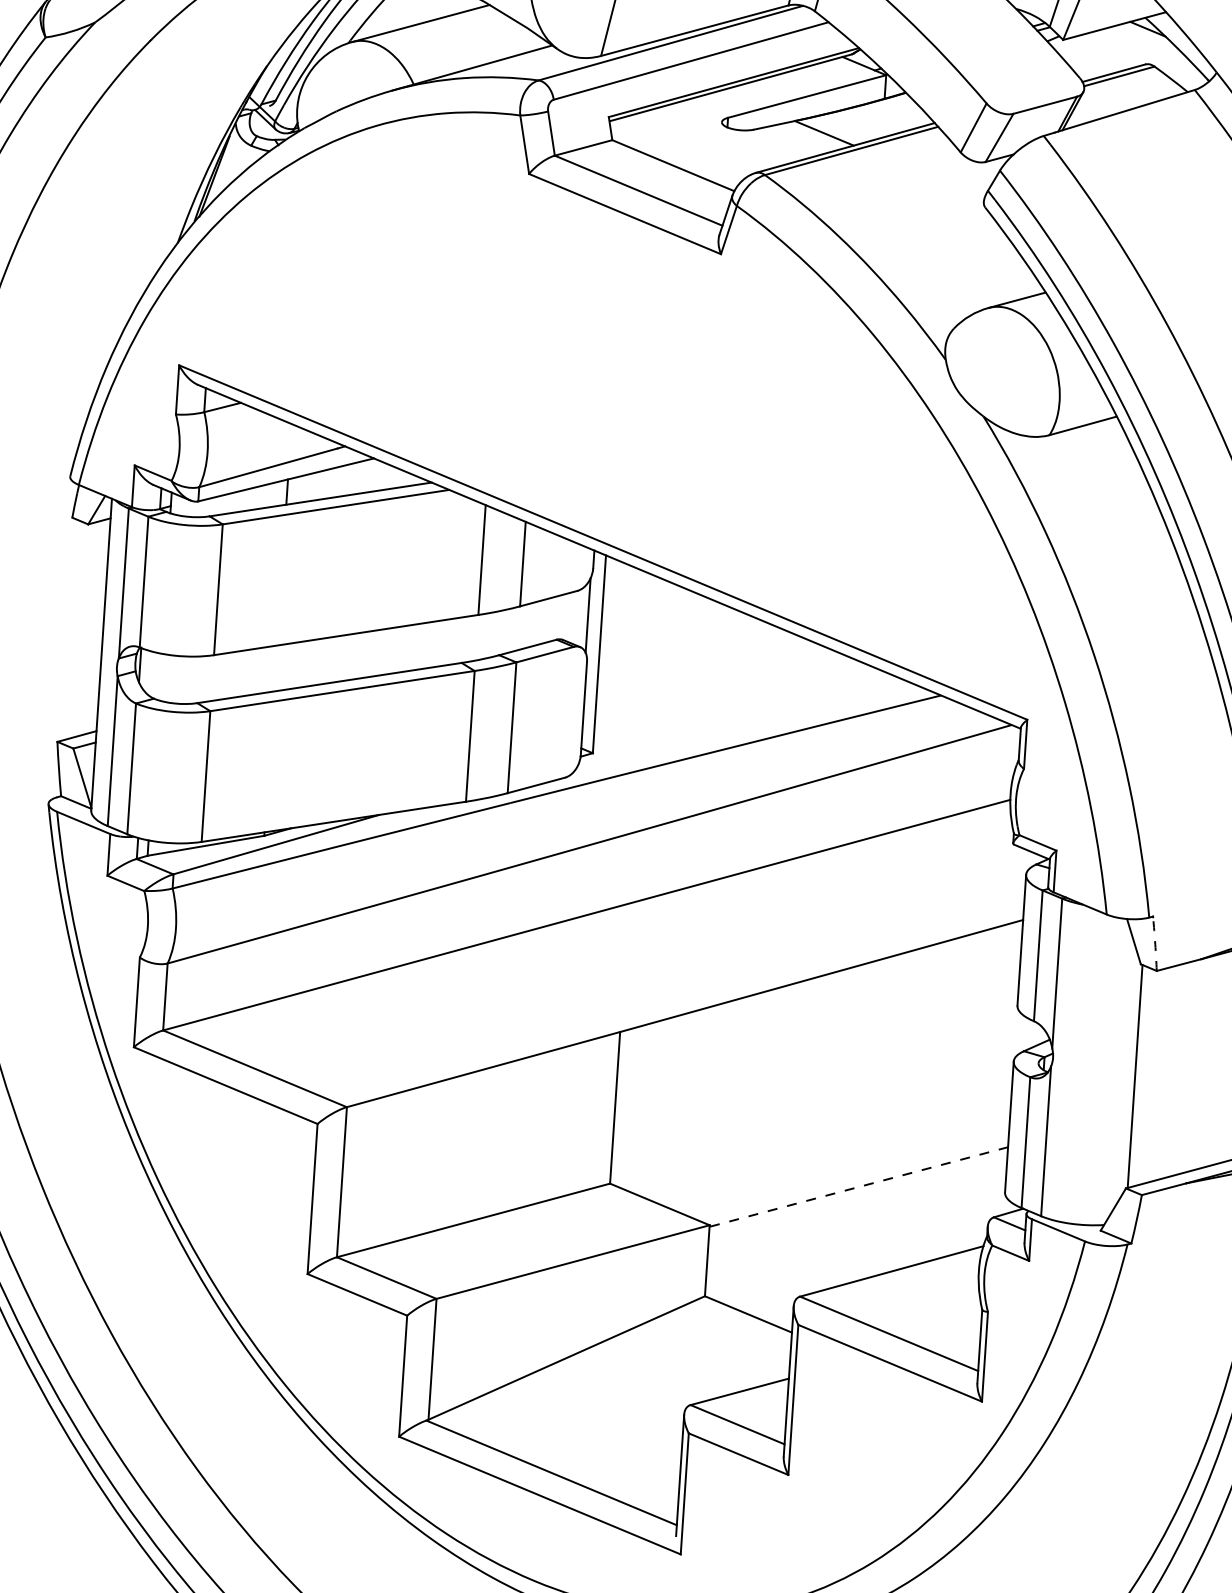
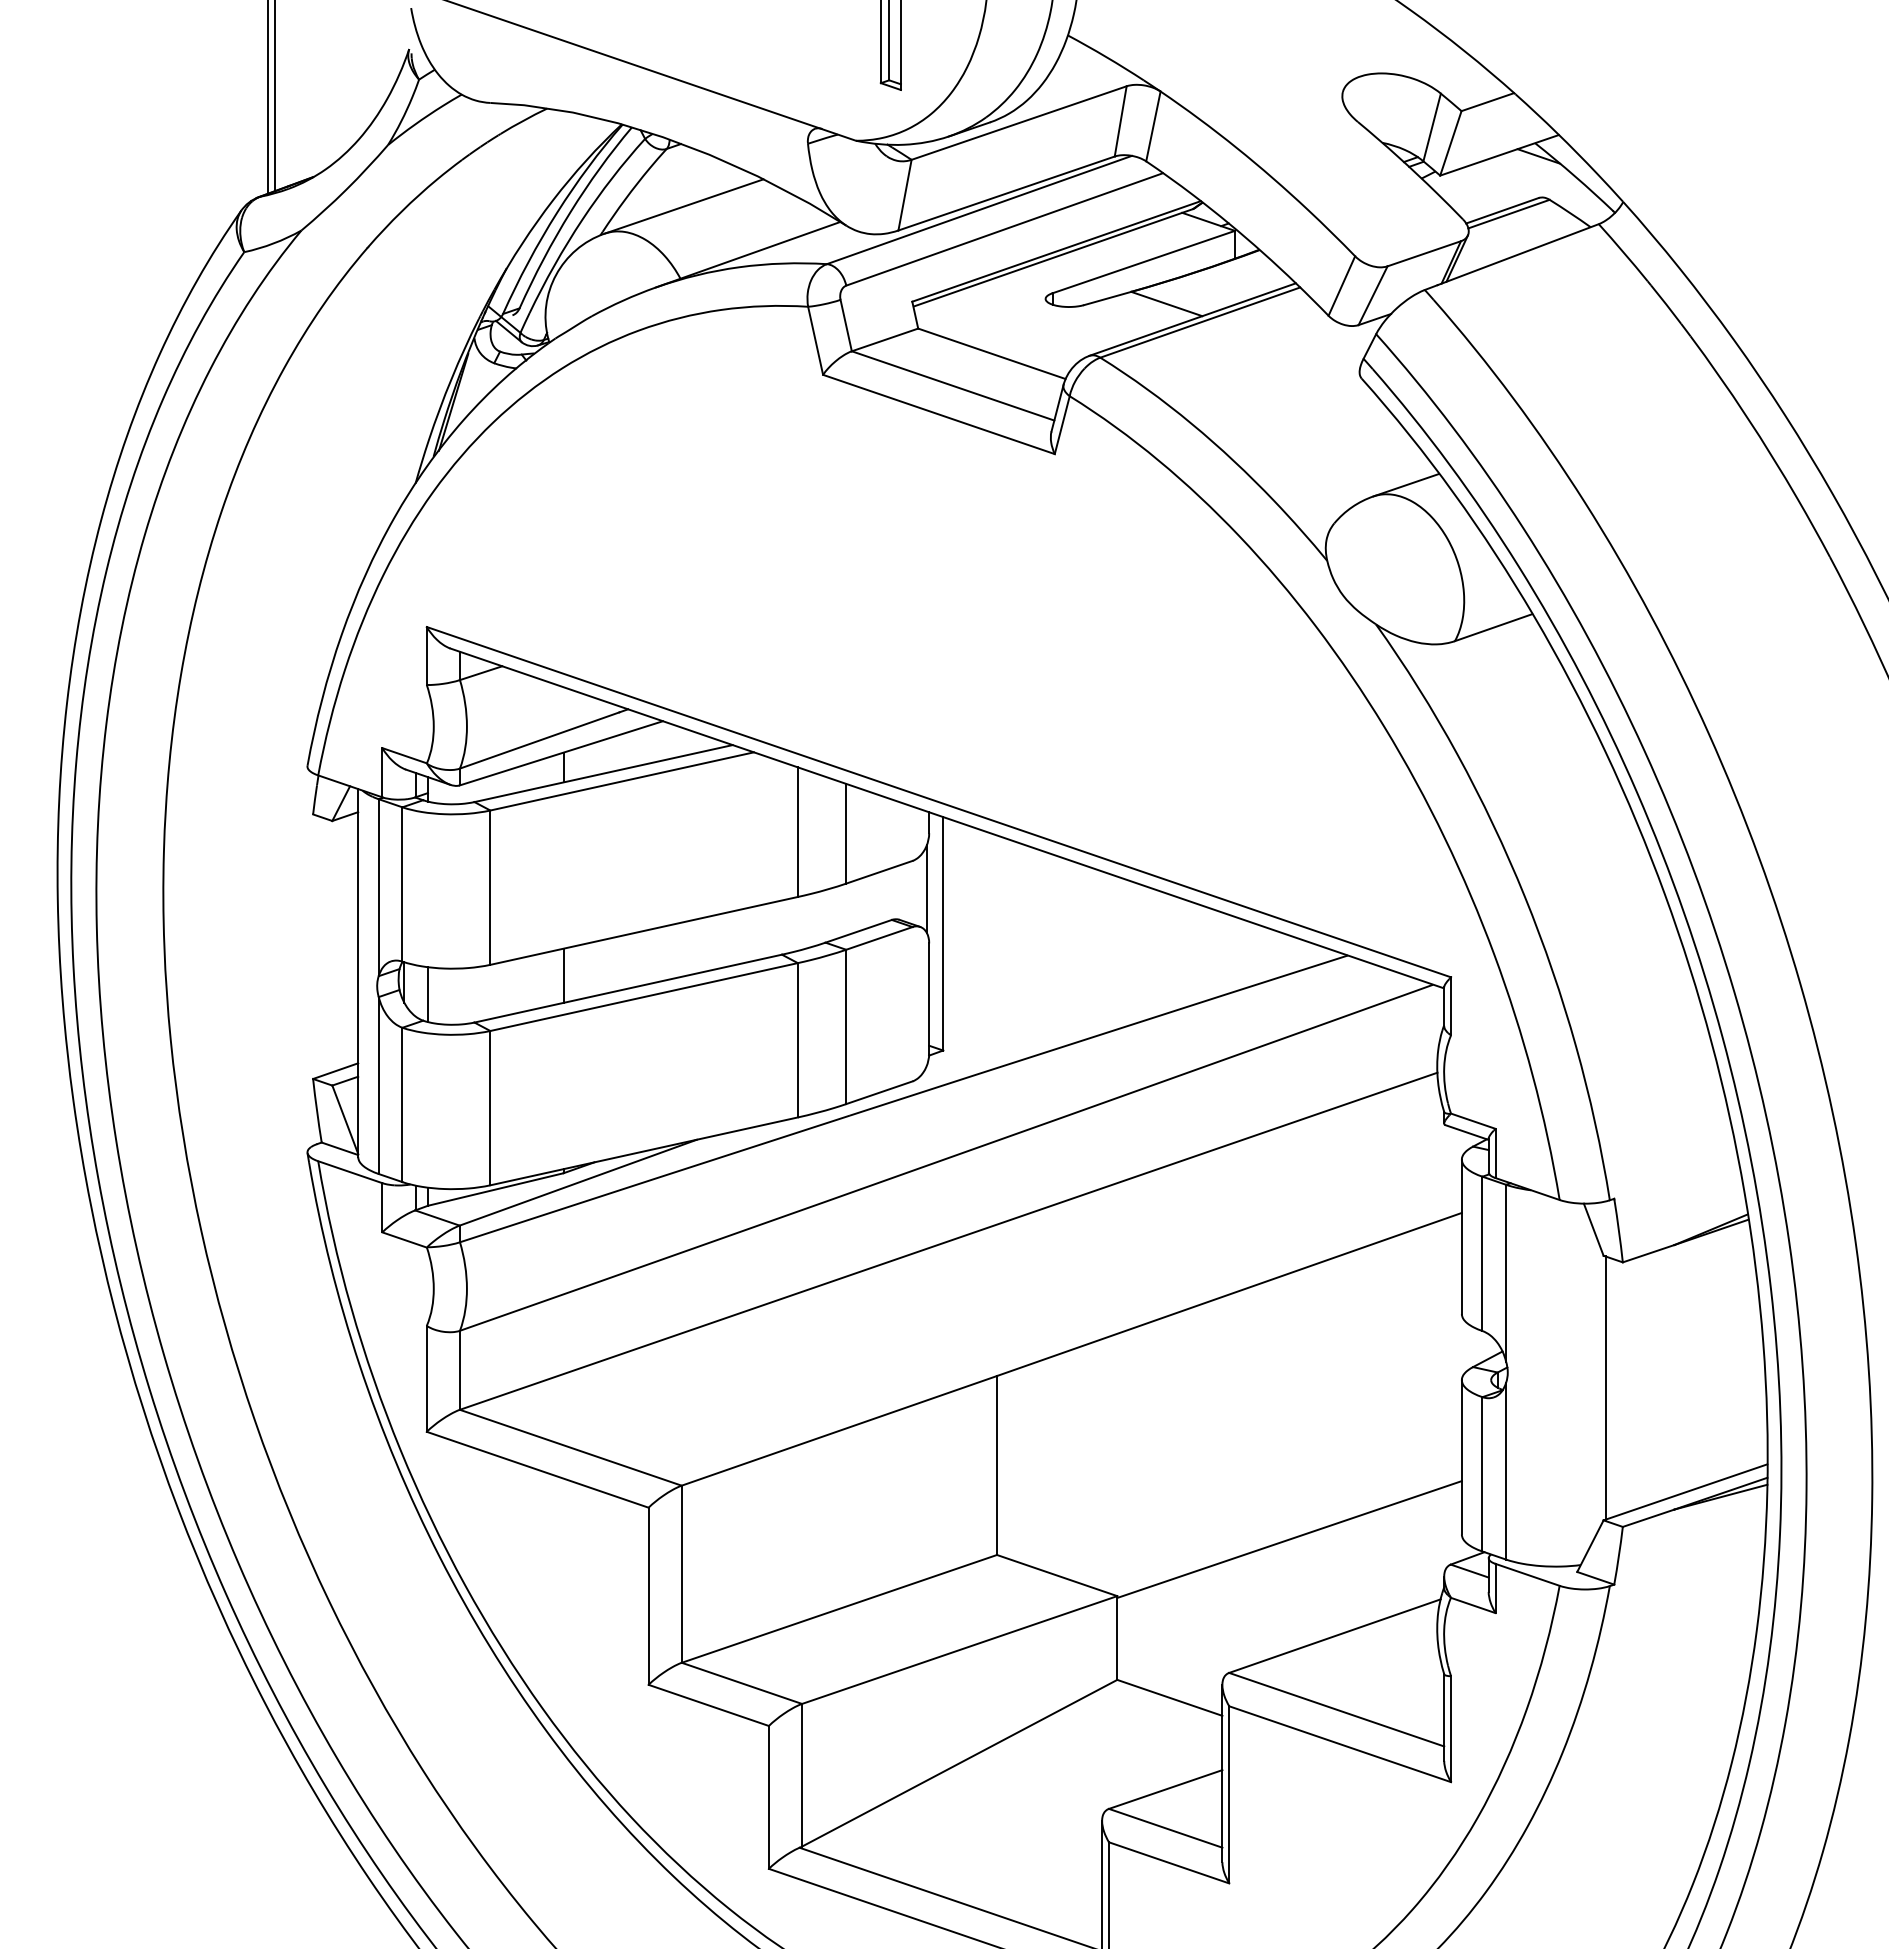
line: (275, 668) -> (563, 975), added
line: (159, 676) -> (427, 994), added
arc: (1154, 943) -> (1618, 1230), dashed -> solid
line: (858, 1186) -> (1289, 1539), dashed -> solid

